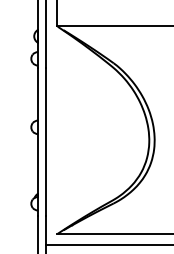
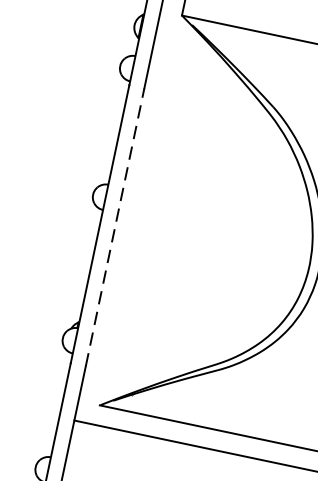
line: (46, 141) -> (116, 227), solid -> dashed

